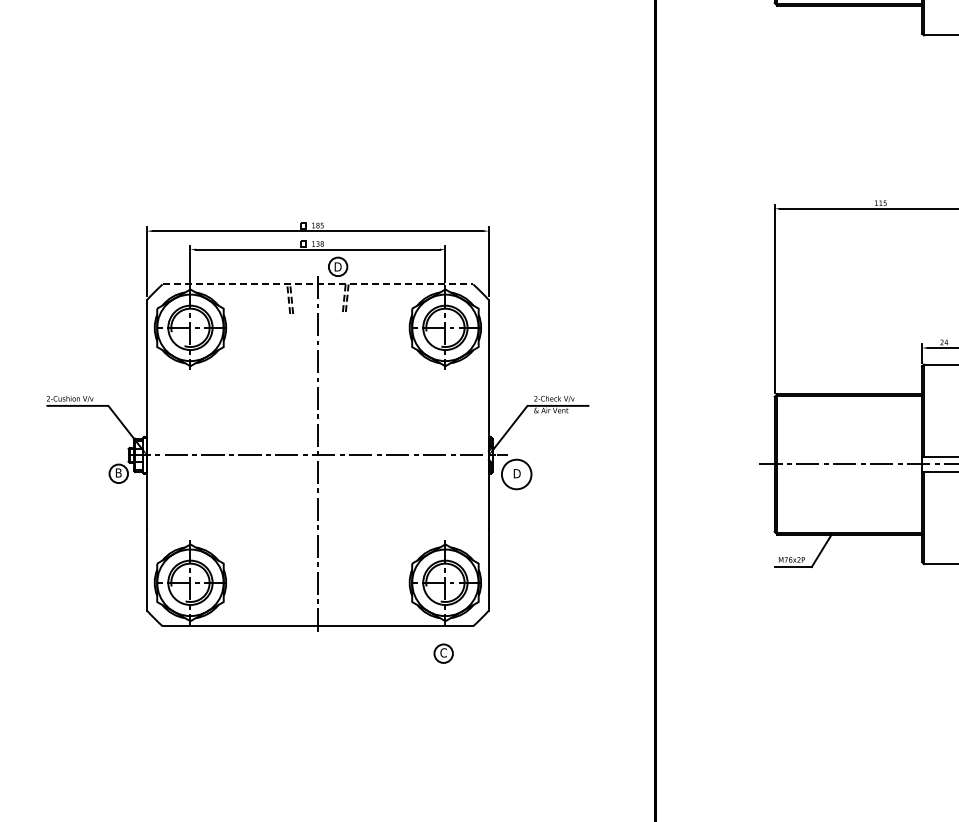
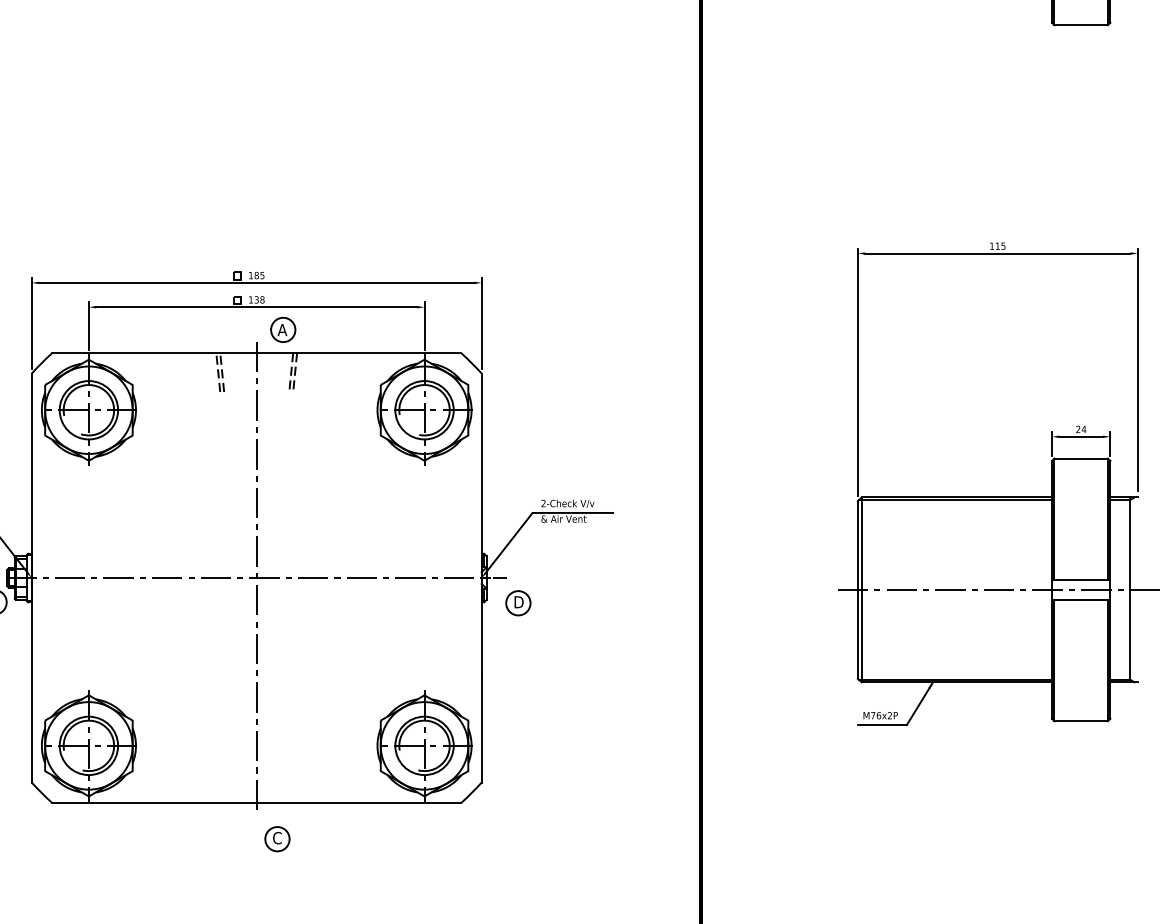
text: (337, 266) -> (282, 329), D -> A
line: (318, 284) -> (257, 353), dashed -> solid
circle: (516, 474) -> (518, 603), size x0.62
part: (443, 653) -> (277, 838), moved

